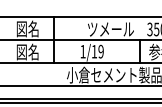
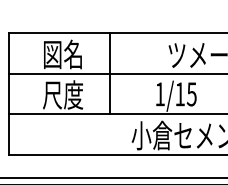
text: (27, 51) -> (62, 93), 図名 -> 尺度
text: (100, 51) -> (190, 93), 1/19 -> 1/15

